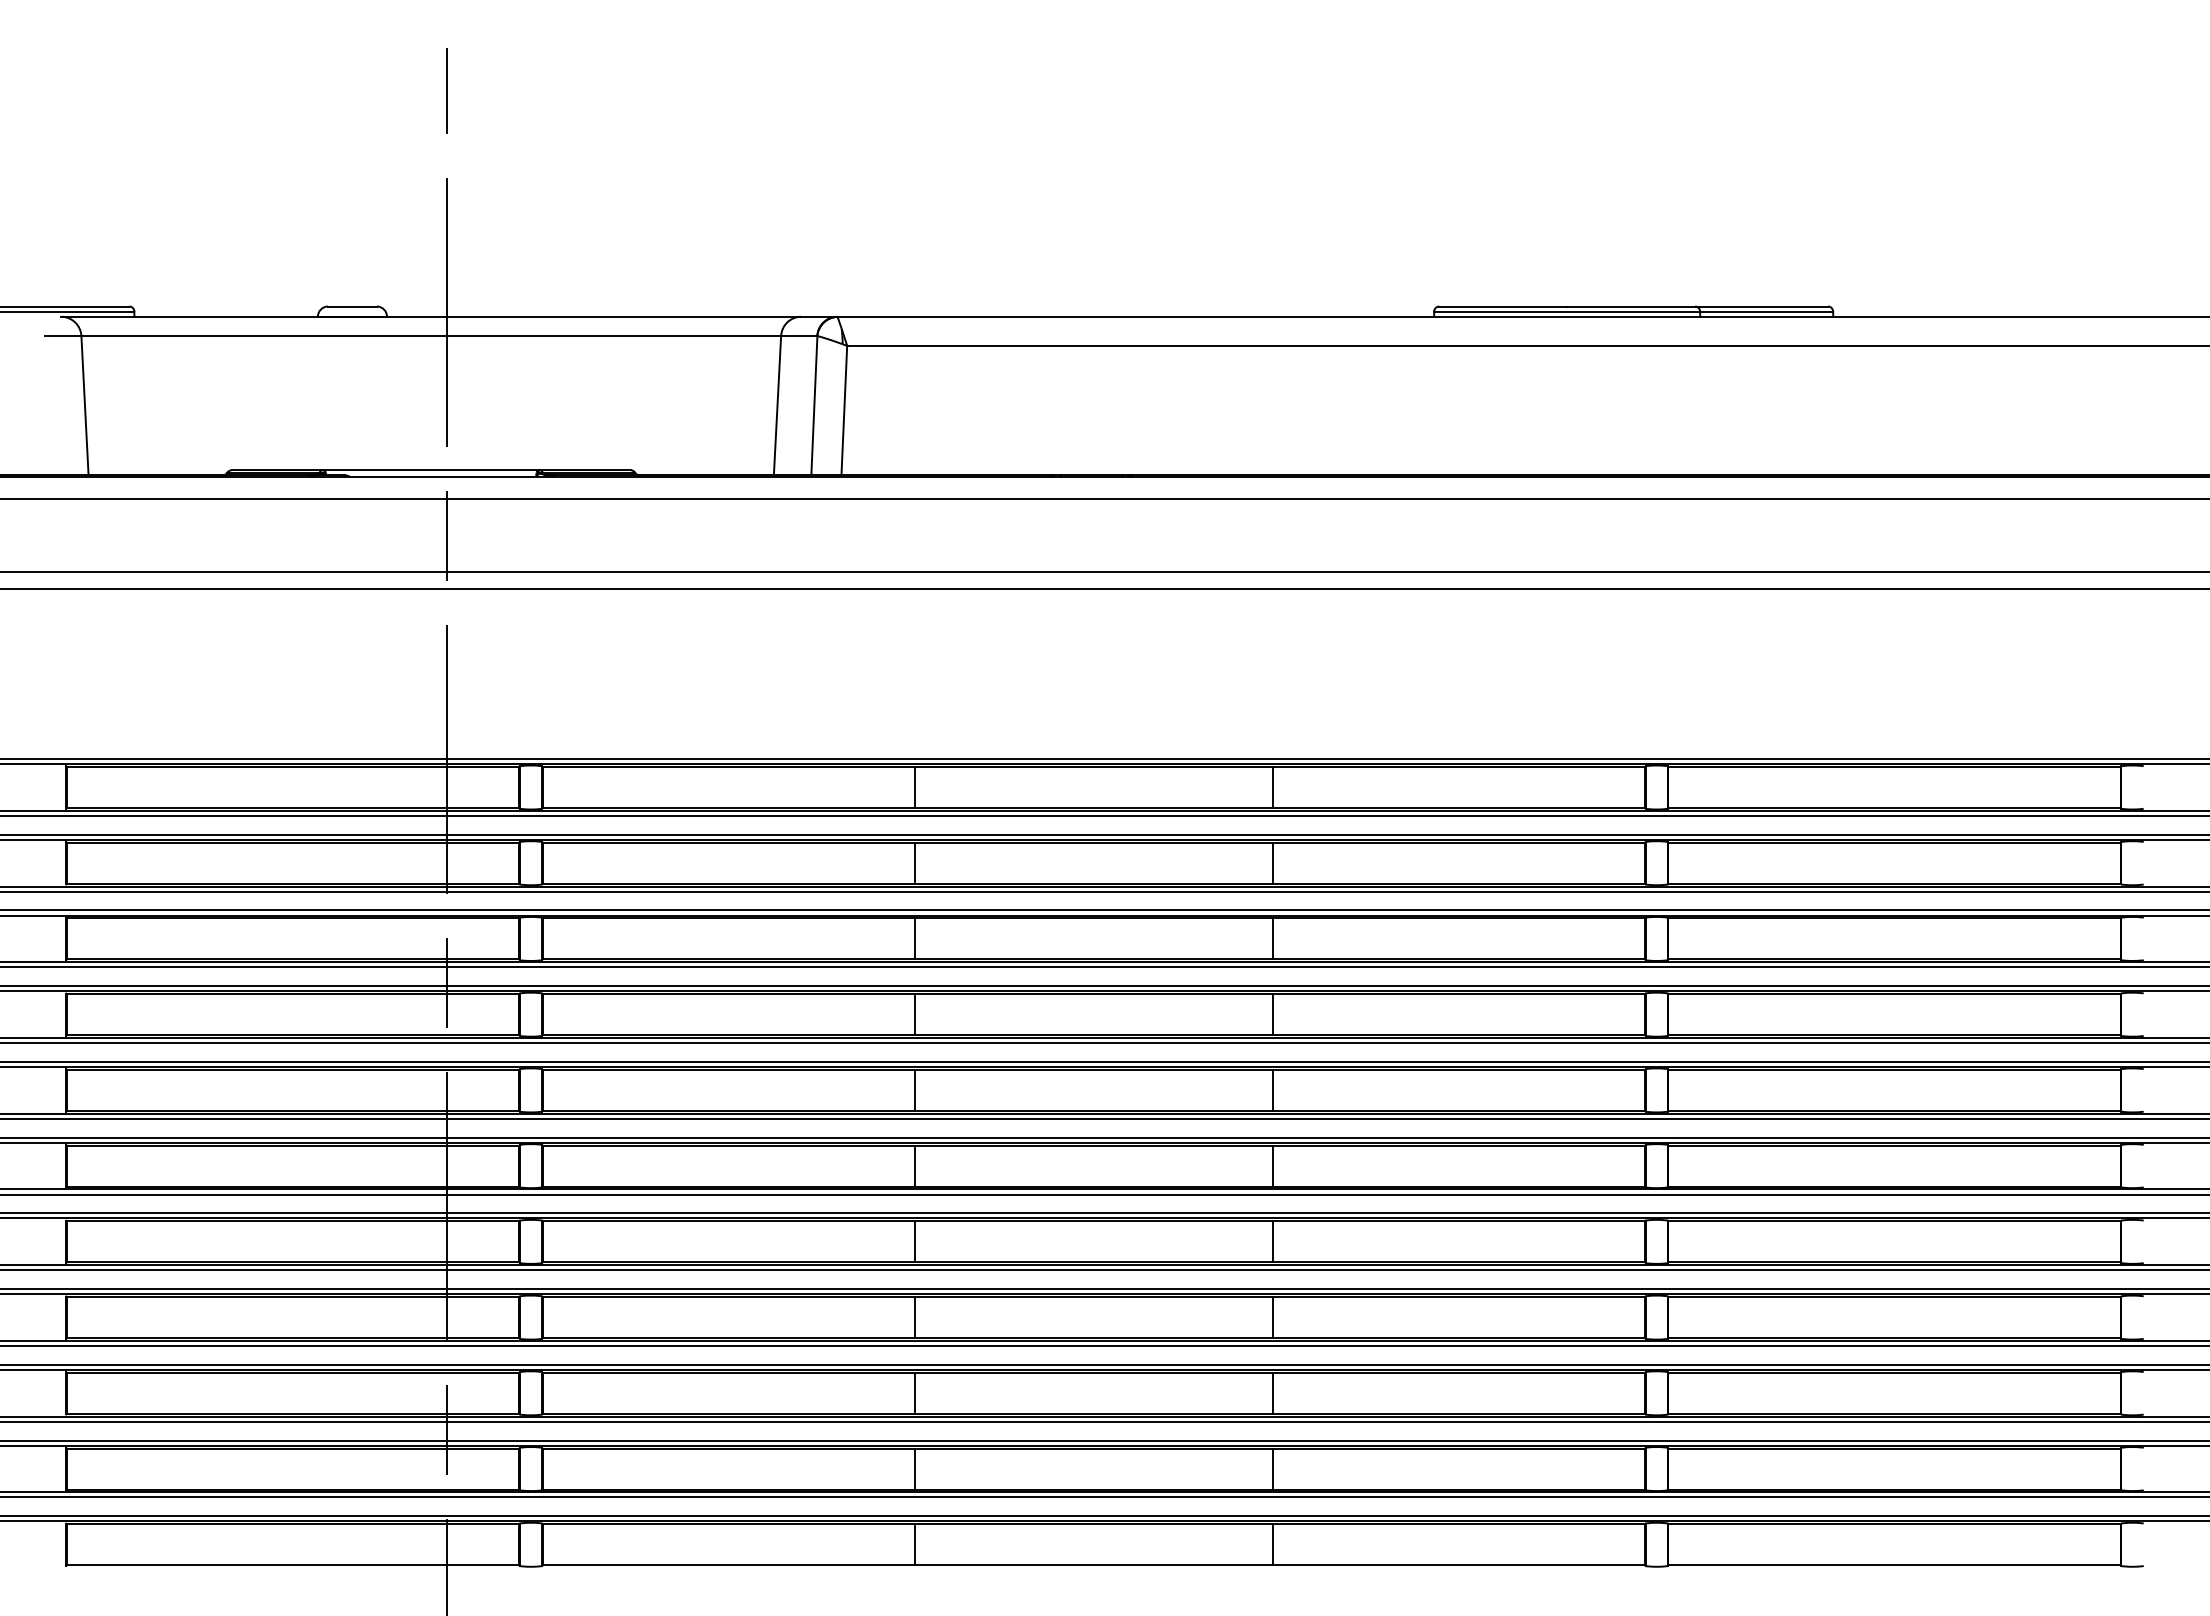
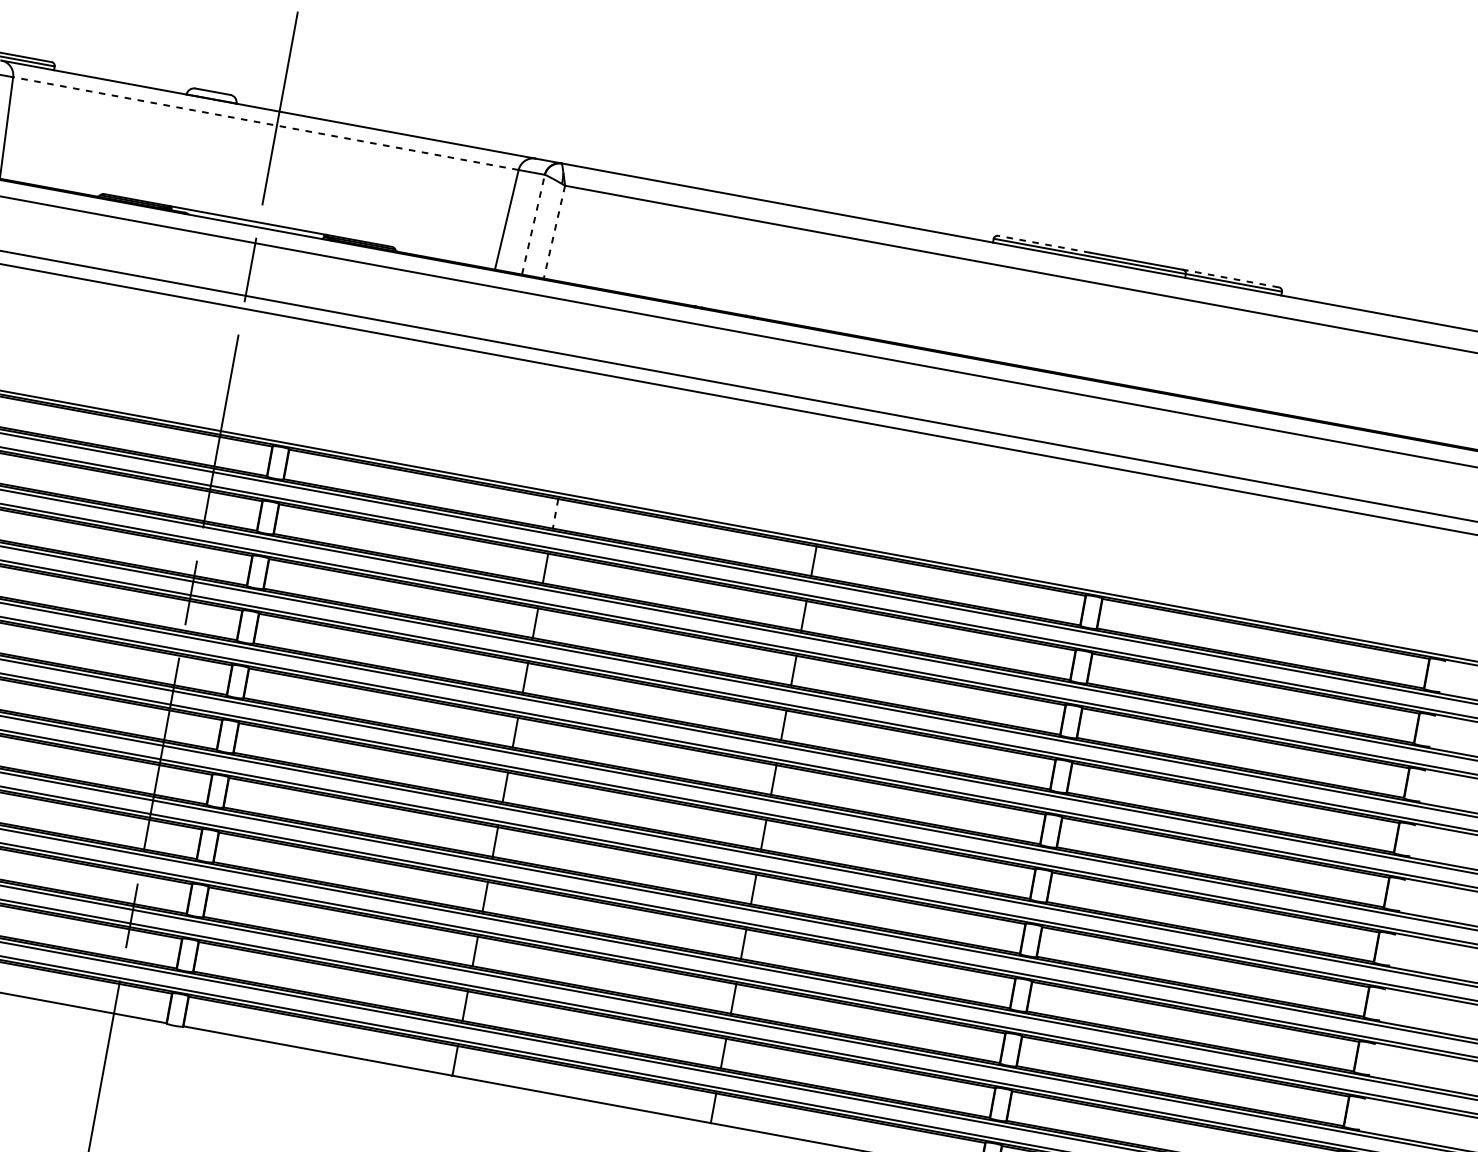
line: (1503, 306) -> (1044, 244), solid -> dashed
line: (1764, 306) -> (1233, 278), solid -> dashed
line: (431, 336) -> (266, 123), solid -> dashed
line: (814, 405) -> (533, 224), solid -> dashed
line: (844, 410) -> (554, 232), solid -> dashed
line: (915, 788) -> (555, 514), solid -> dashed

